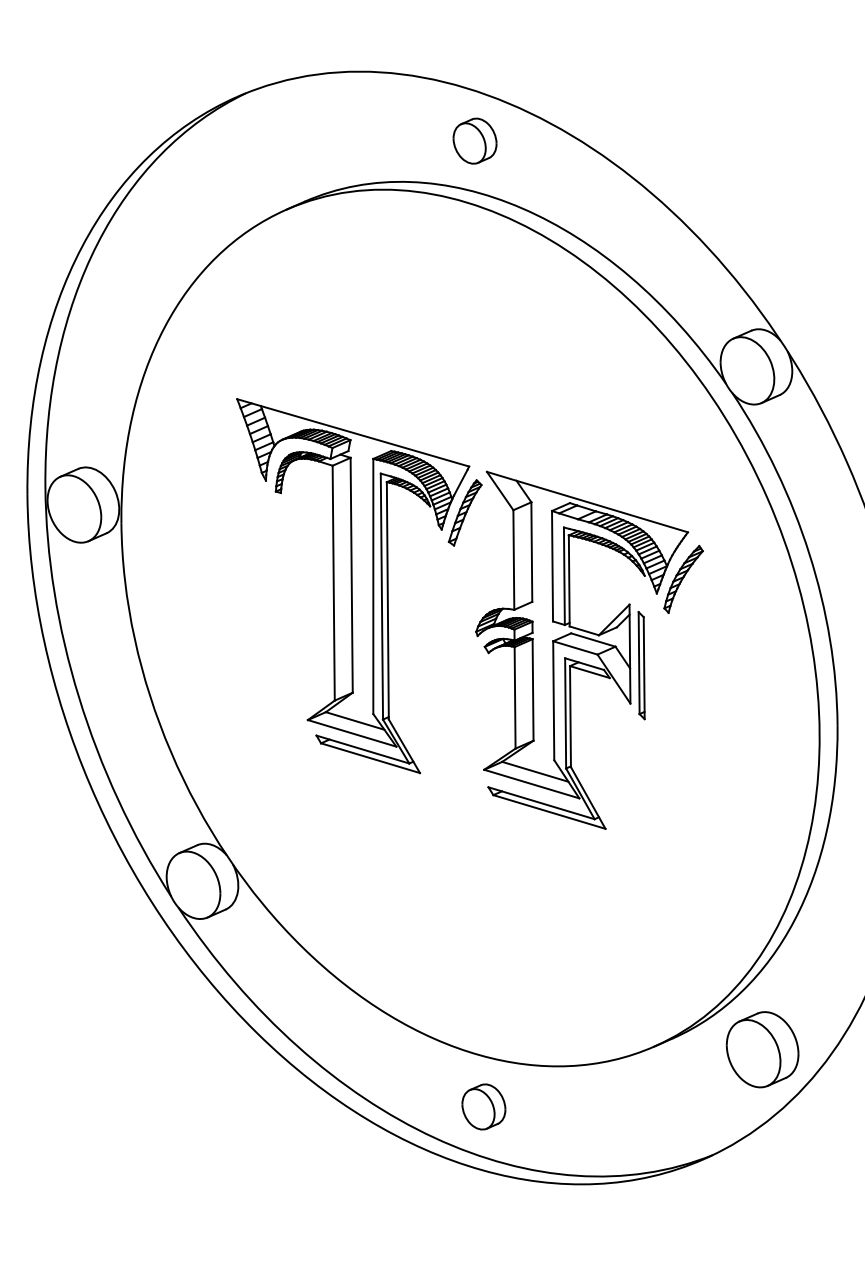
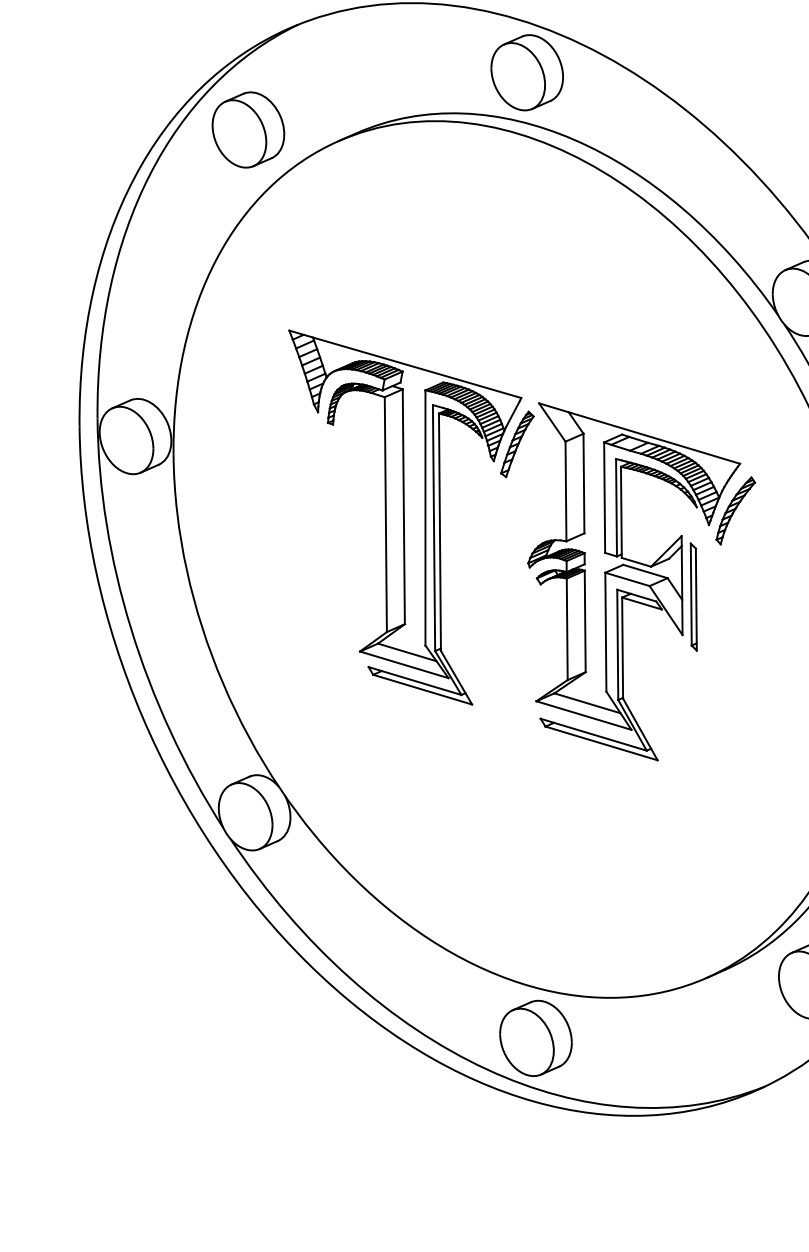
part: (474, 140) -> (526, 71), size x1.67
part: (196, 198) -> (248, 129), added
part: (483, 1106) -> (535, 1037), size x1.67

